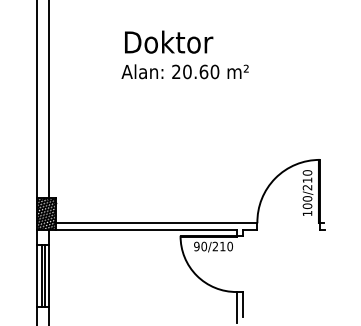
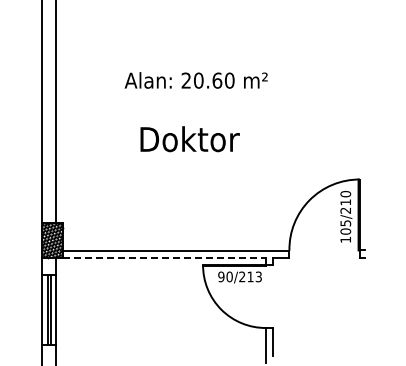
text: (168, 42) -> (189, 139), moved
text: (184, 71) -> (195, 80), moved
text: (307, 199) -> (345, 223), 100/210 -> 105/210
line: (146, 229) -> (164, 257), solid -> dashed
text: (229, 246) -> (258, 276), 90/210 -> 90/213

